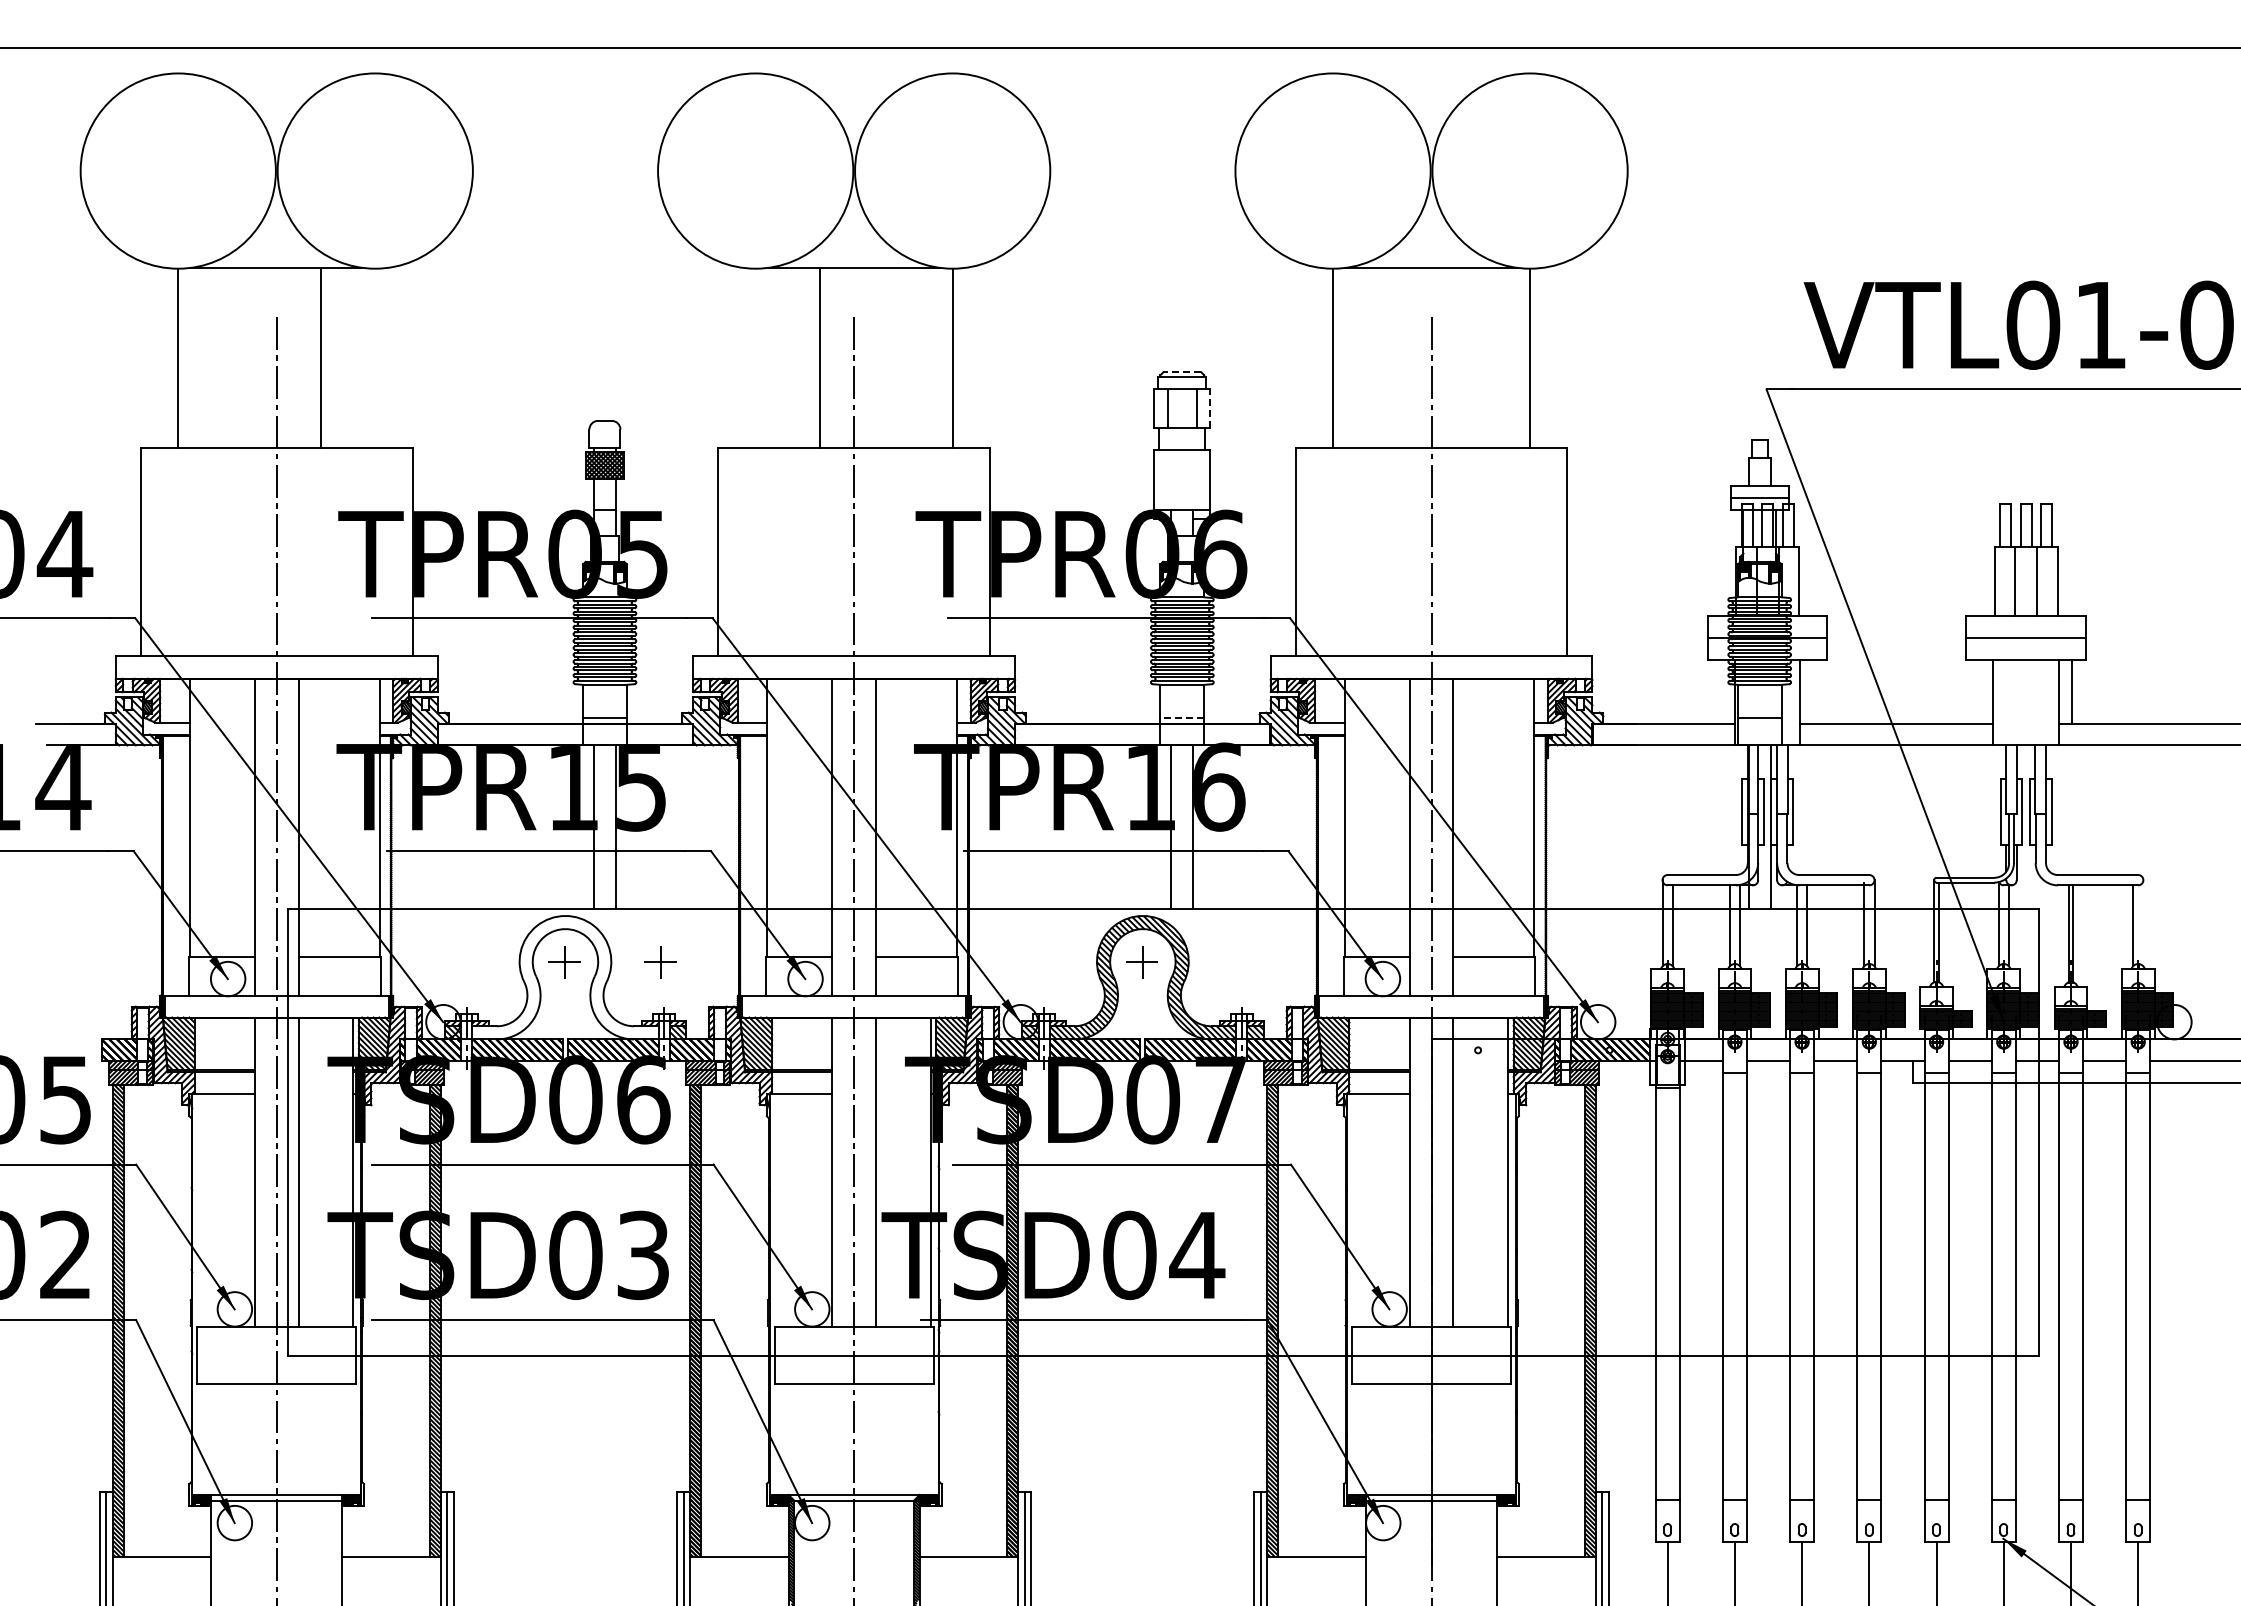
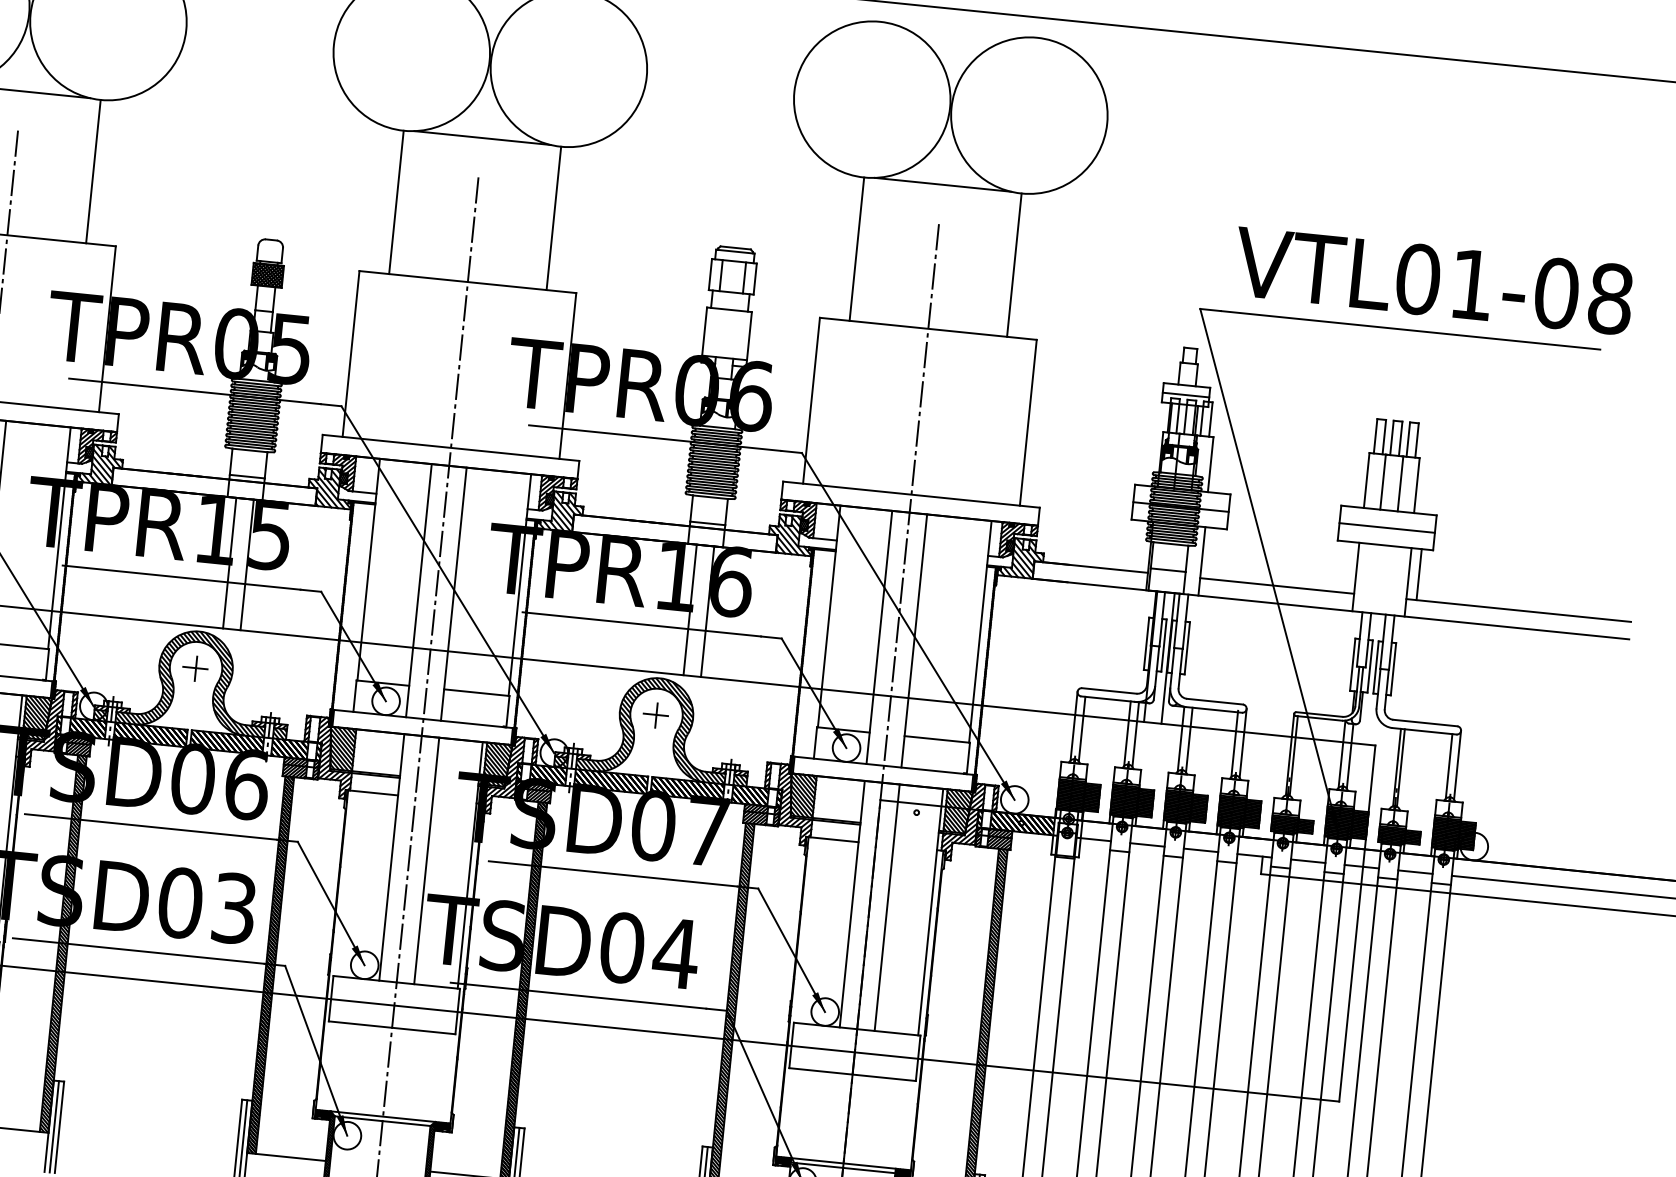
line: (320, 358) -> (93, 171), moved
line: (820, 358) -> (396, 202), moved
line: (1182, 372) -> (735, 248), dashed -> solid
line: (1210, 408) -> (755, 279), dashed -> solid
line: (1182, 717) -> (707, 523), dashed -> solid
line: (2143, 923) -> (1457, 765), added
part: (660, 962) -> (271, 676), removed
hatch: (565, 977) -> (194, 680), added

